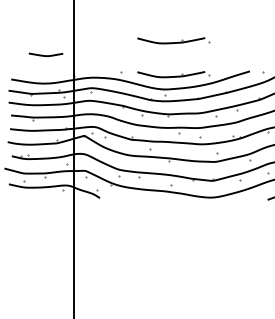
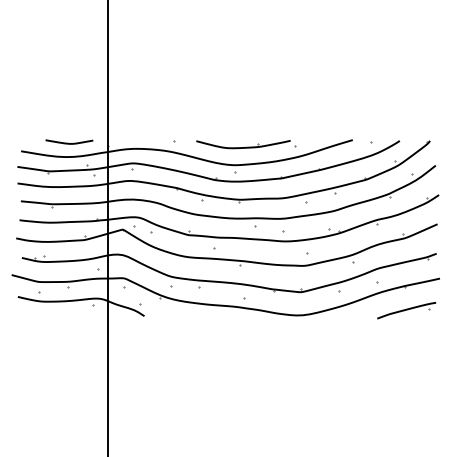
part: (173, 40) -> (246, 97), removed
curve: (45, 55) -> (68, 142), moved

